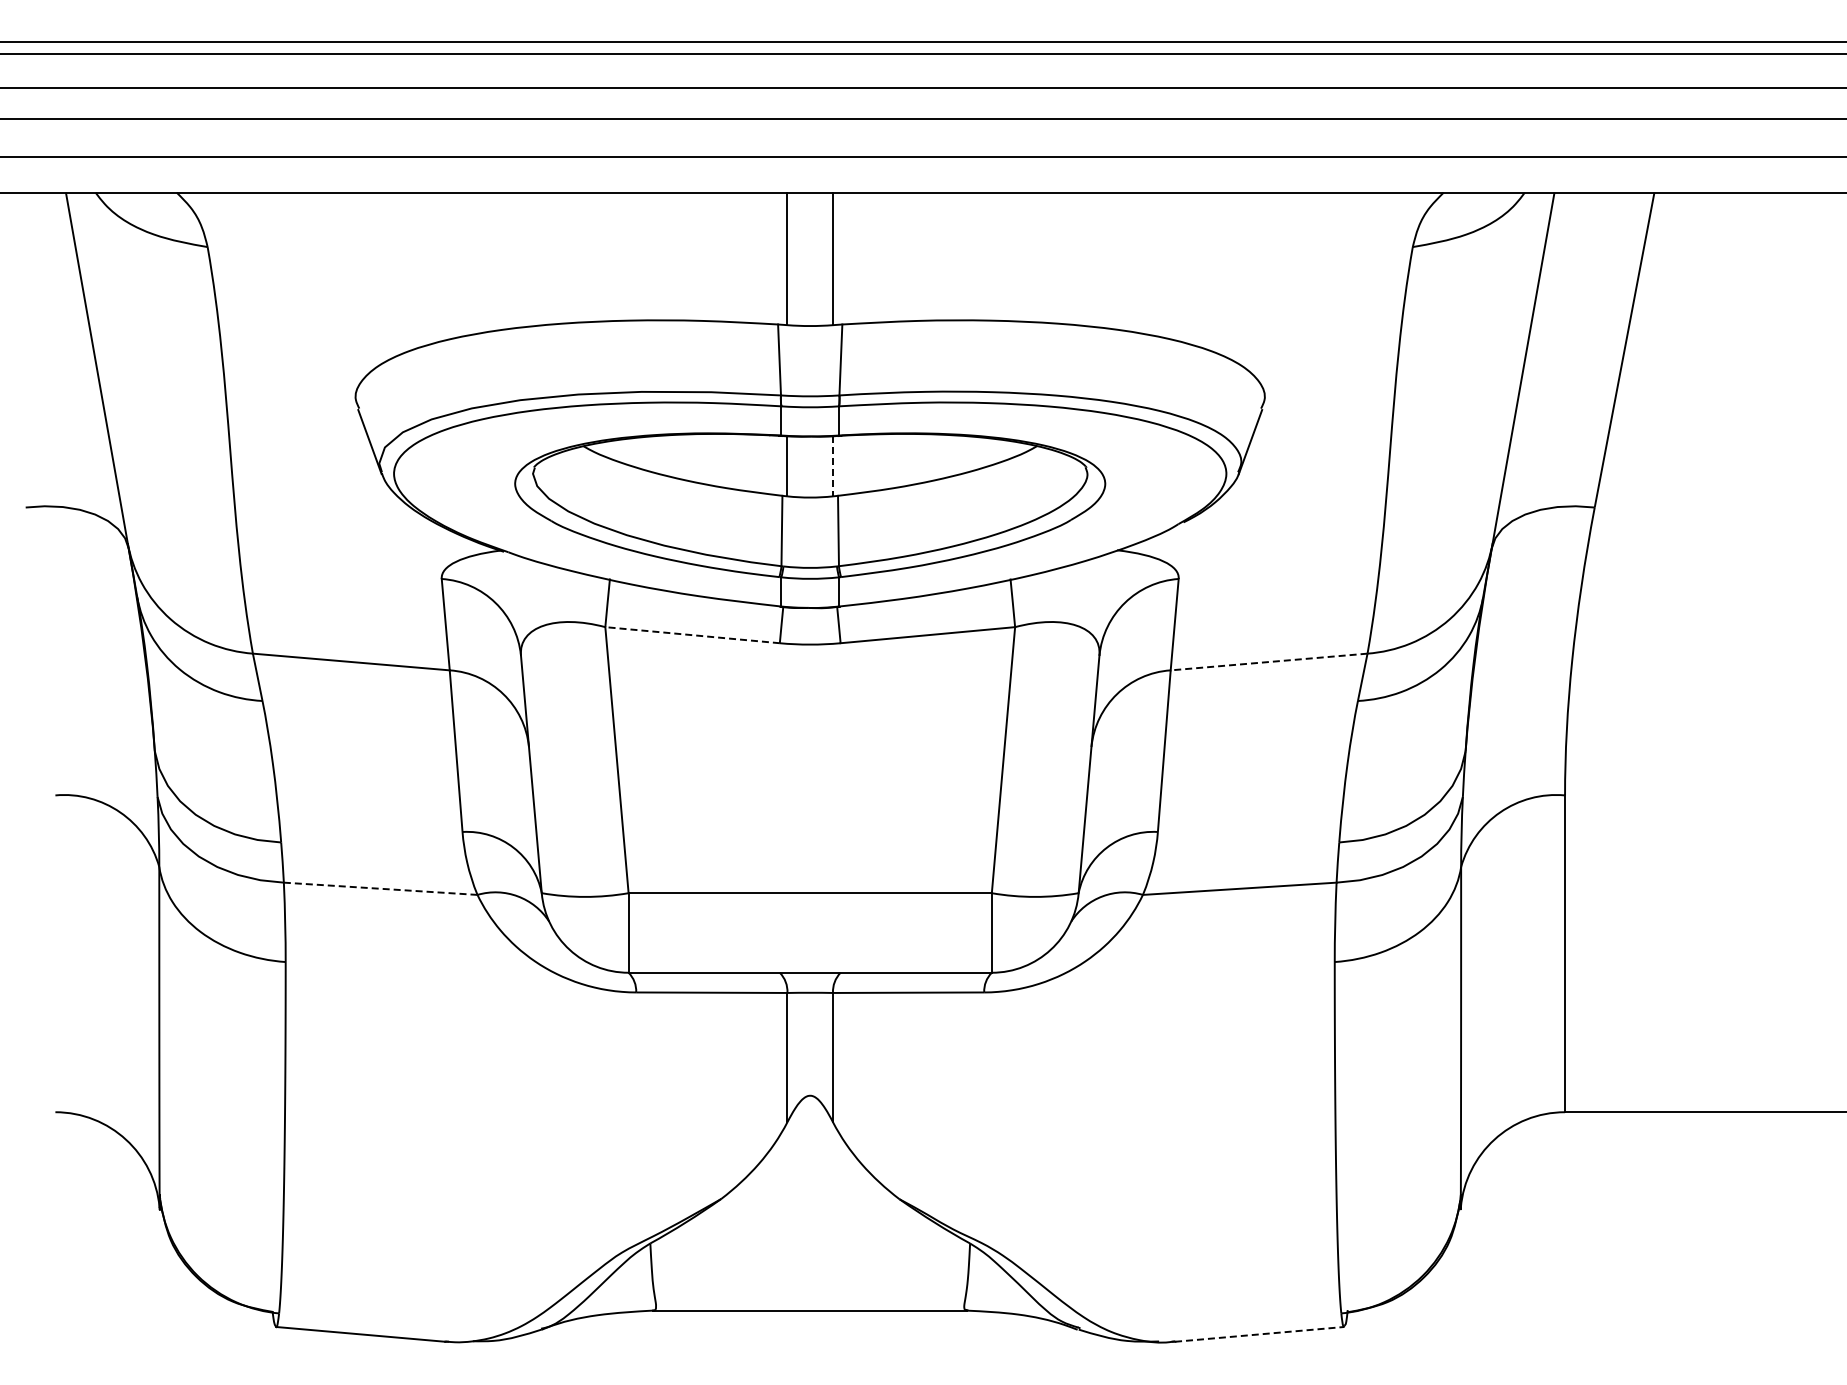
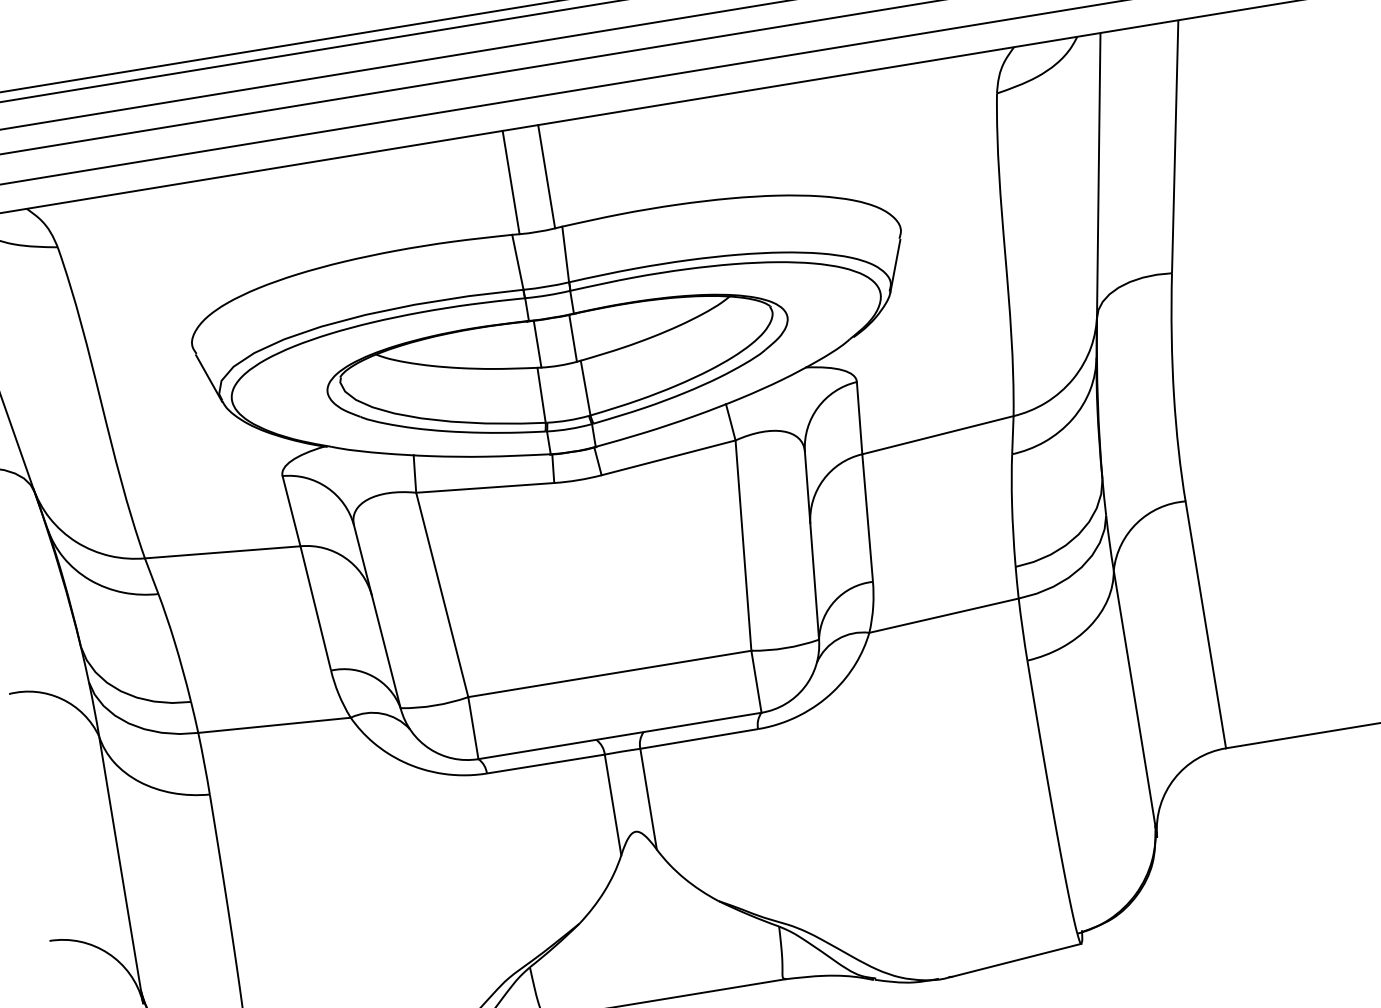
line: (833, 466) -> (573, 338), dashed -> solid
line: (692, 635) -> (485, 488), dashed -> solid
line: (1269, 662) -> (938, 435), dashed -> solid
line: (381, 888) -> (275, 725), dashed -> solid
line: (1260, 1334) -> (1017, 960), dashed -> solid

